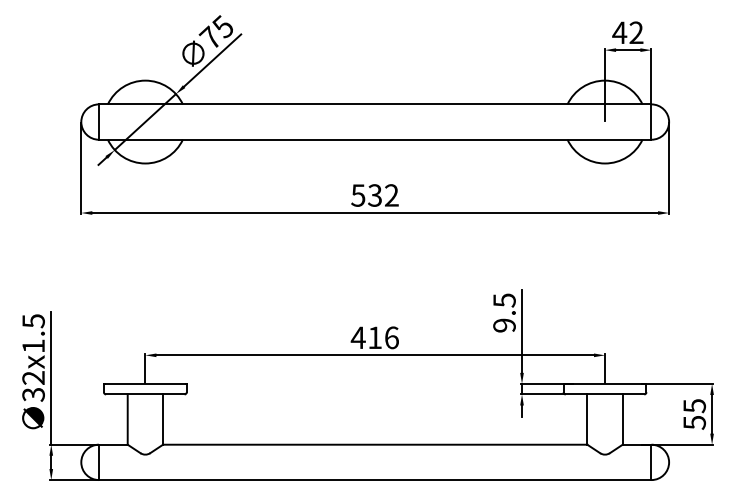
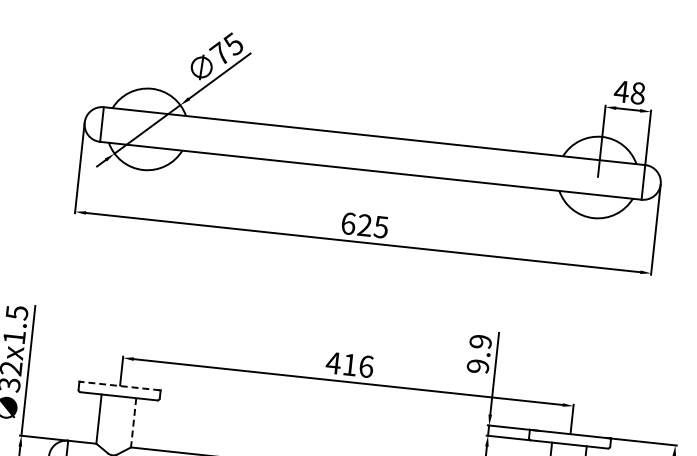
text: (636, 32) -> (638, 93), 42 -> 48
text: (374, 195) -> (364, 225), 532 -> 625
text: (504, 300) -> (480, 341), 9.5 -> 9.9
line: (145, 383) -> (120, 385), solid -> dashed
line: (163, 420) -> (133, 423), solid -> dashed

